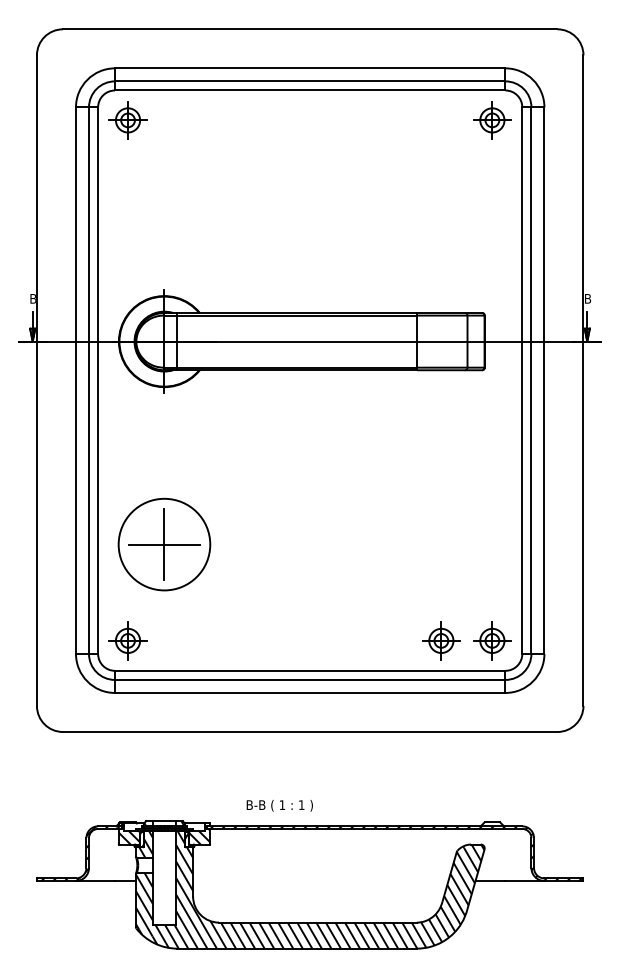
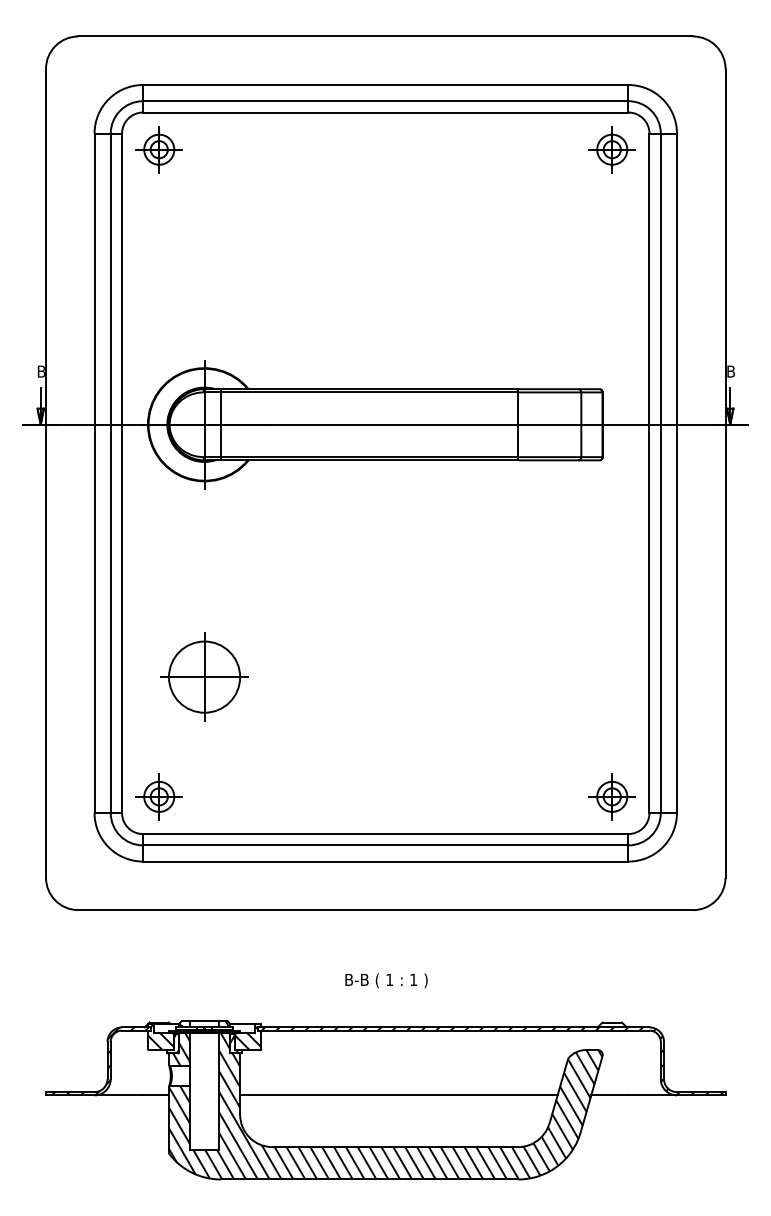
circle: (164, 544) -> (204, 677), size x0.62
part: (441, 640) -> (548, 796), removed
text: (279, 805) -> (386, 980), moved
line: (320, 880) -> (398, 1094), added

